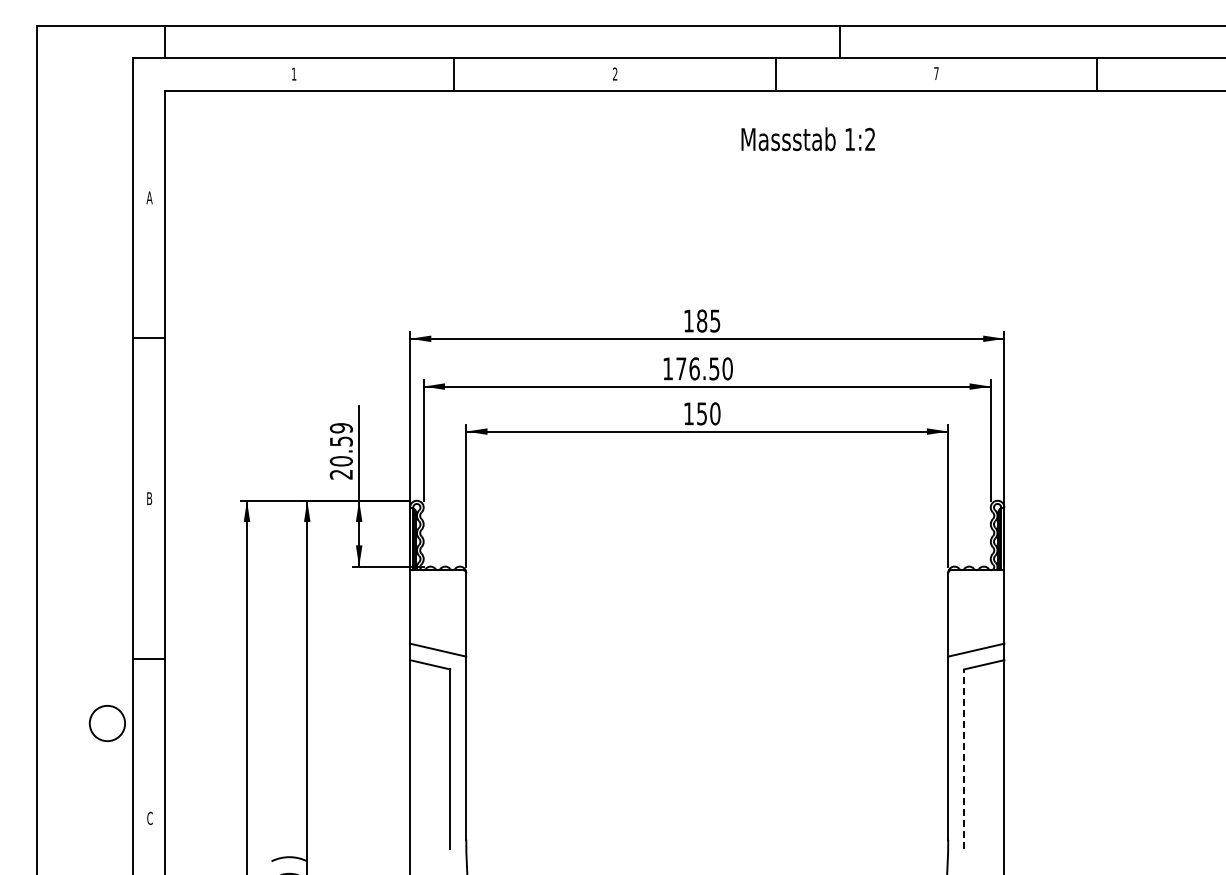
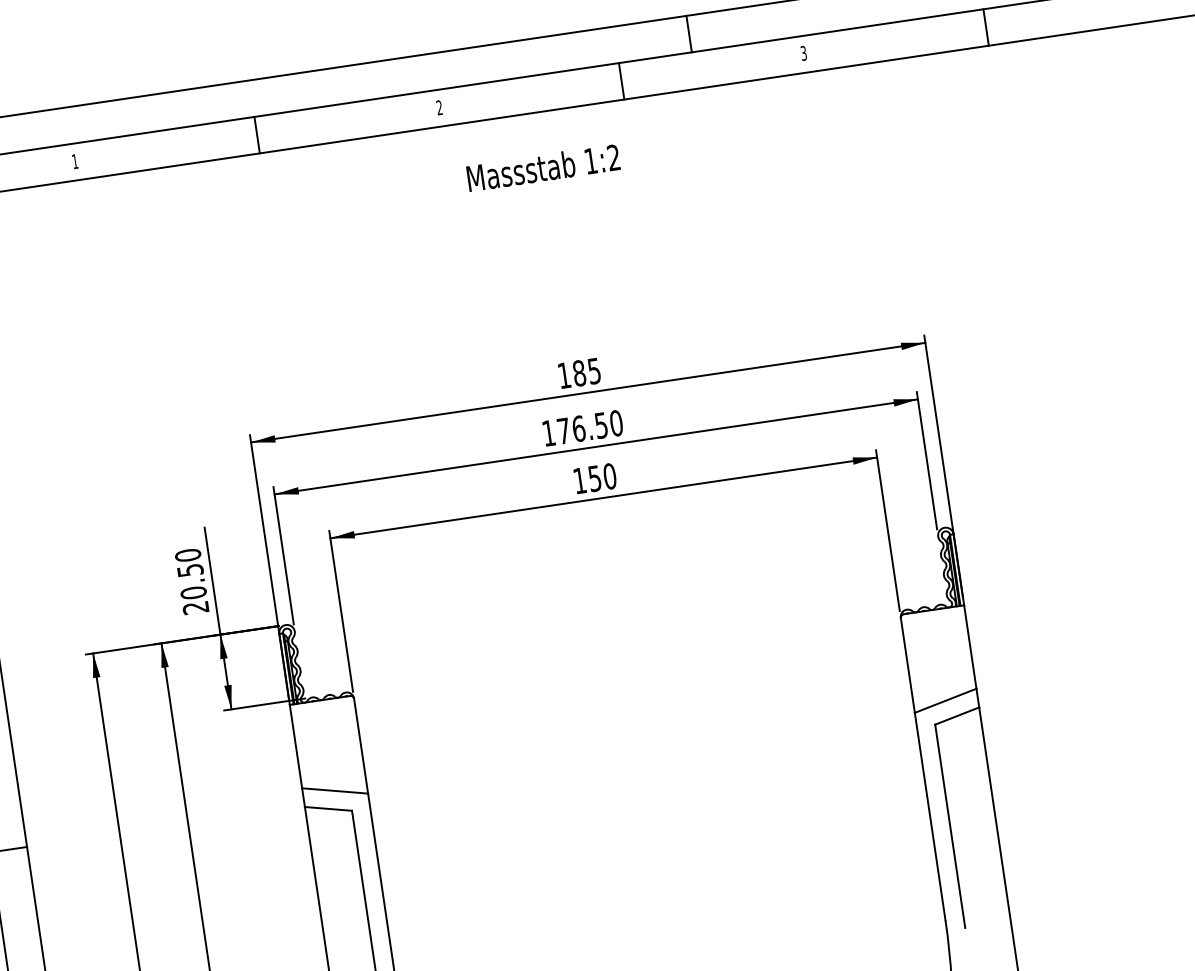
text: (936, 73) -> (803, 53), 7 -> 3
text: (807, 139) -> (542, 168), moved
text: (341, 428) -> (188, 555), 20.59 -> 20.50
line: (964, 759) -> (950, 826), dashed -> solid

